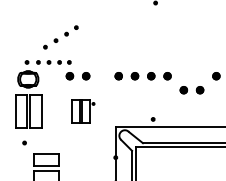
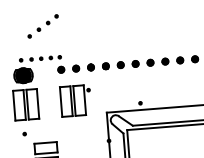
part: (60, 37) -> (42, 26), moved
part: (102, 76) -> (91, 67), added
fill: (28, 79) -> (23, 75), added
part: (191, 90) -> (172, 61), moved
part: (83, 111) -> (76, 101), size x1.43

